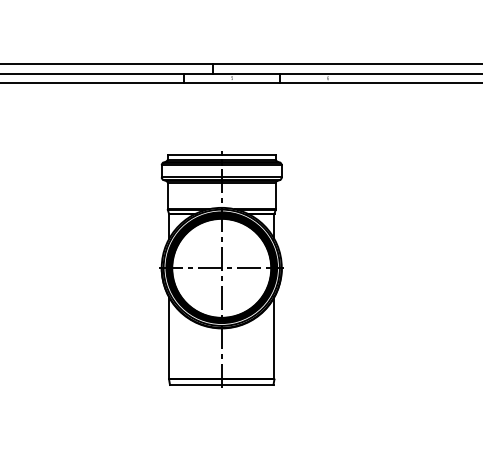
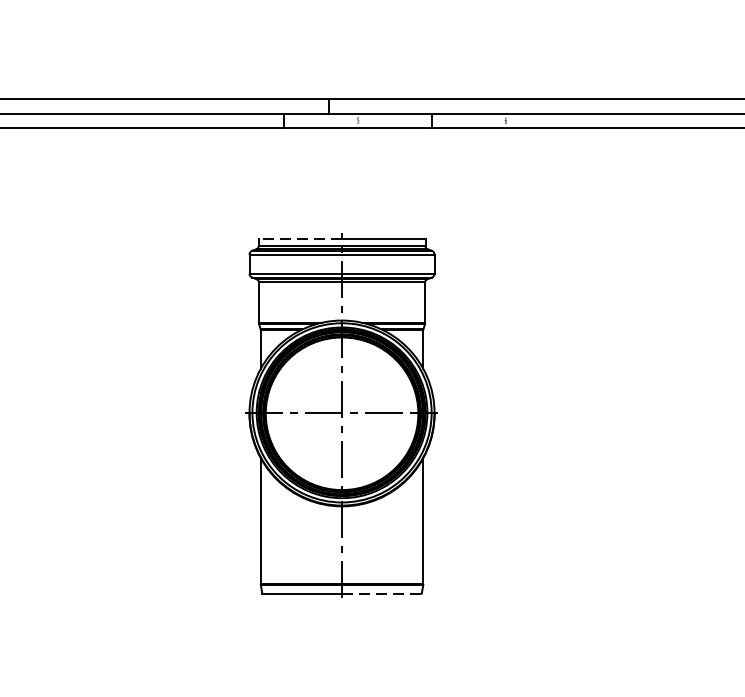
line: (194, 155) -> (300, 239), solid -> dashed
line: (247, 385) -> (381, 594), solid -> dashed

